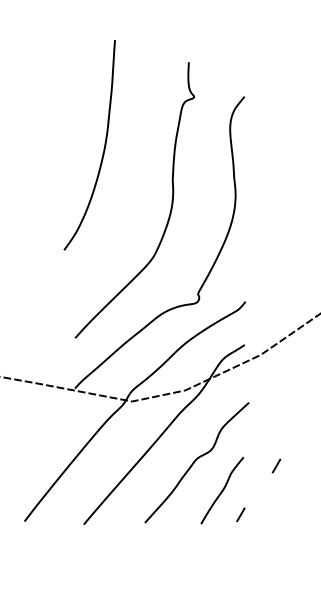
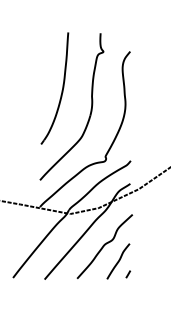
part: (102, 149) -> (61, 90), moved
line: (276, 466) -> (147, 248), removed

